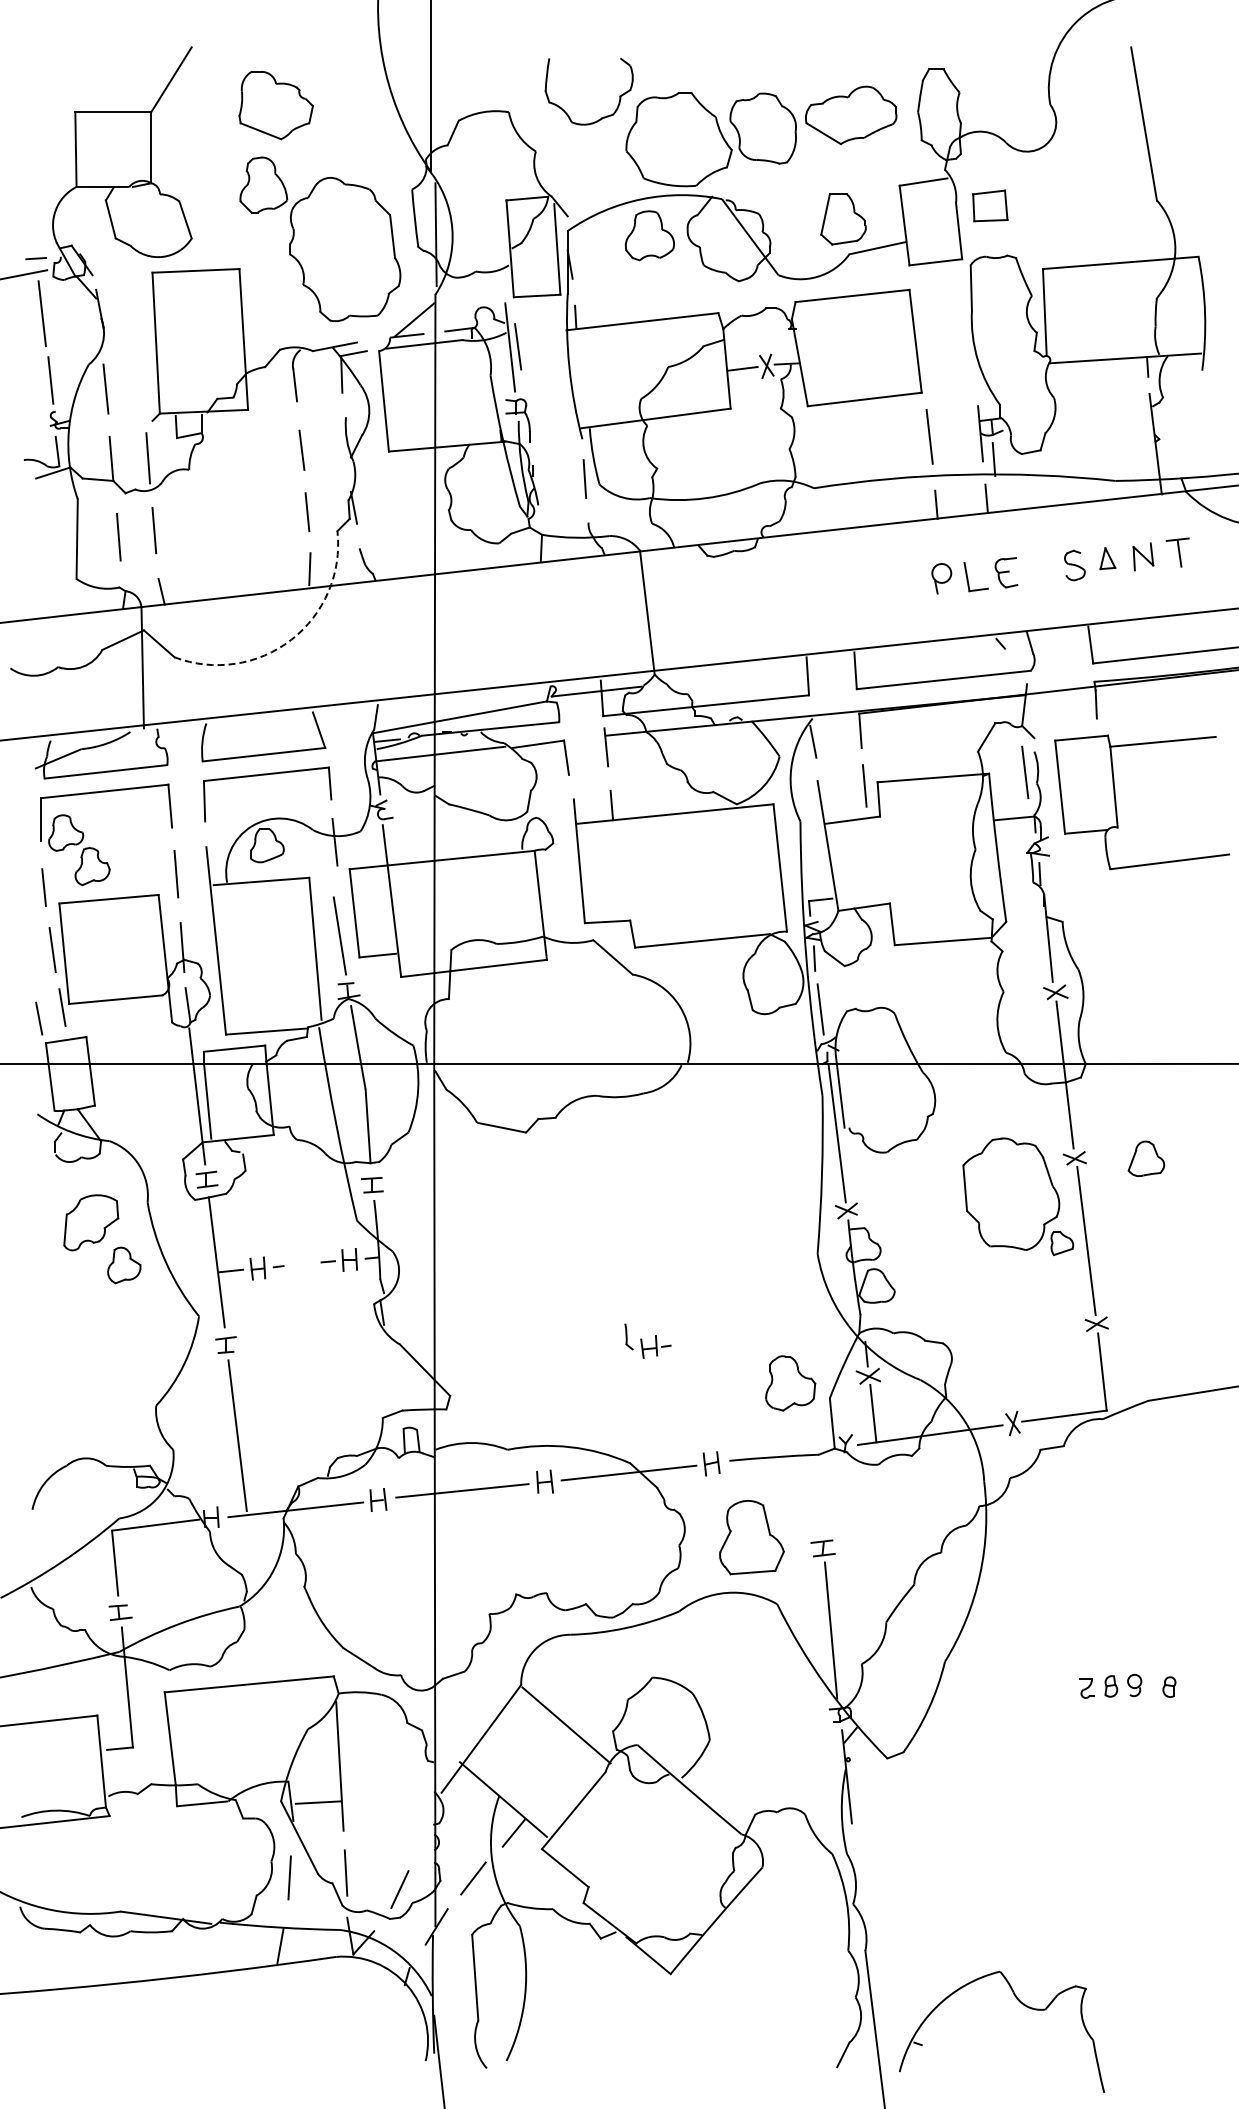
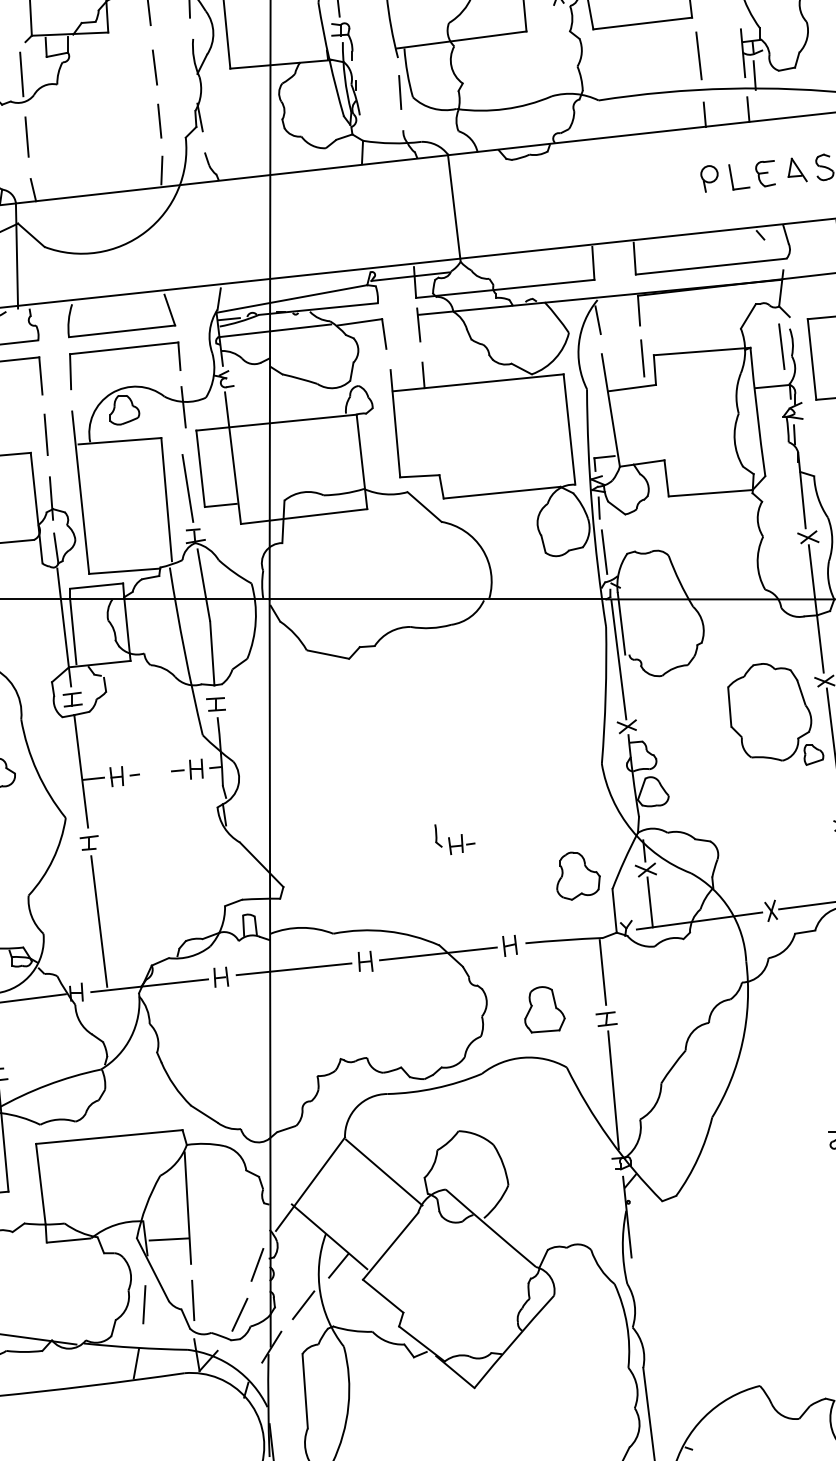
part: (1043, 568) -> (797, 169), added
arc: (291, 639) -> (145, 231), dashed -> solid
line: (818, 1494) -> (602, 972), added
part: (751, 1537) -> (544, 1009), size x0.71
line: (419, 1831) -> (256, 1264), added

